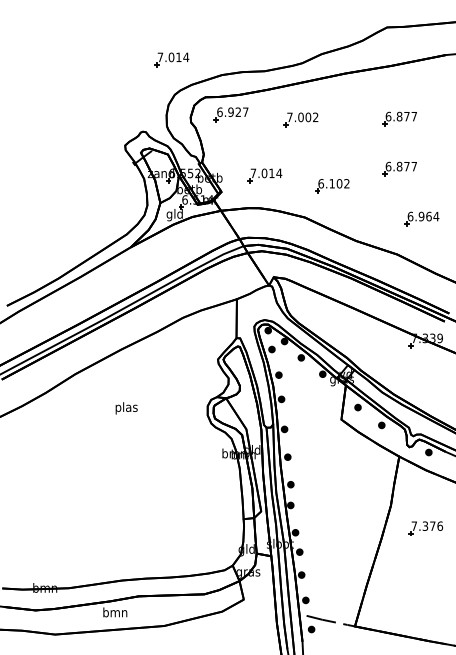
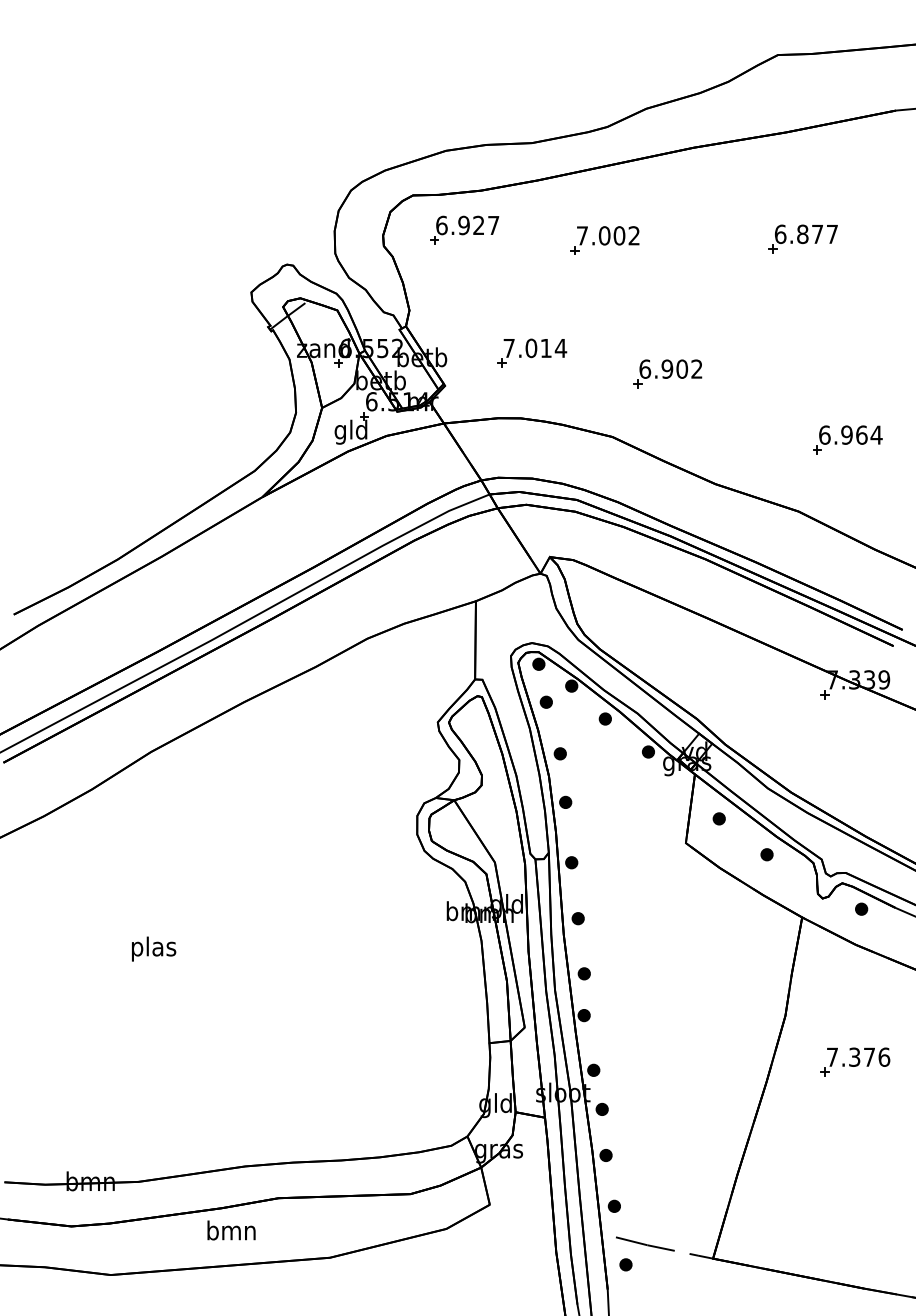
part: (171, 59) -> (344, 119), removed
part: (399, 168) -> (802, 338), removed
text: (331, 183) -> (665, 368), 6.102 -> 6.902
text: (126, 408) -> (153, 949), moved

